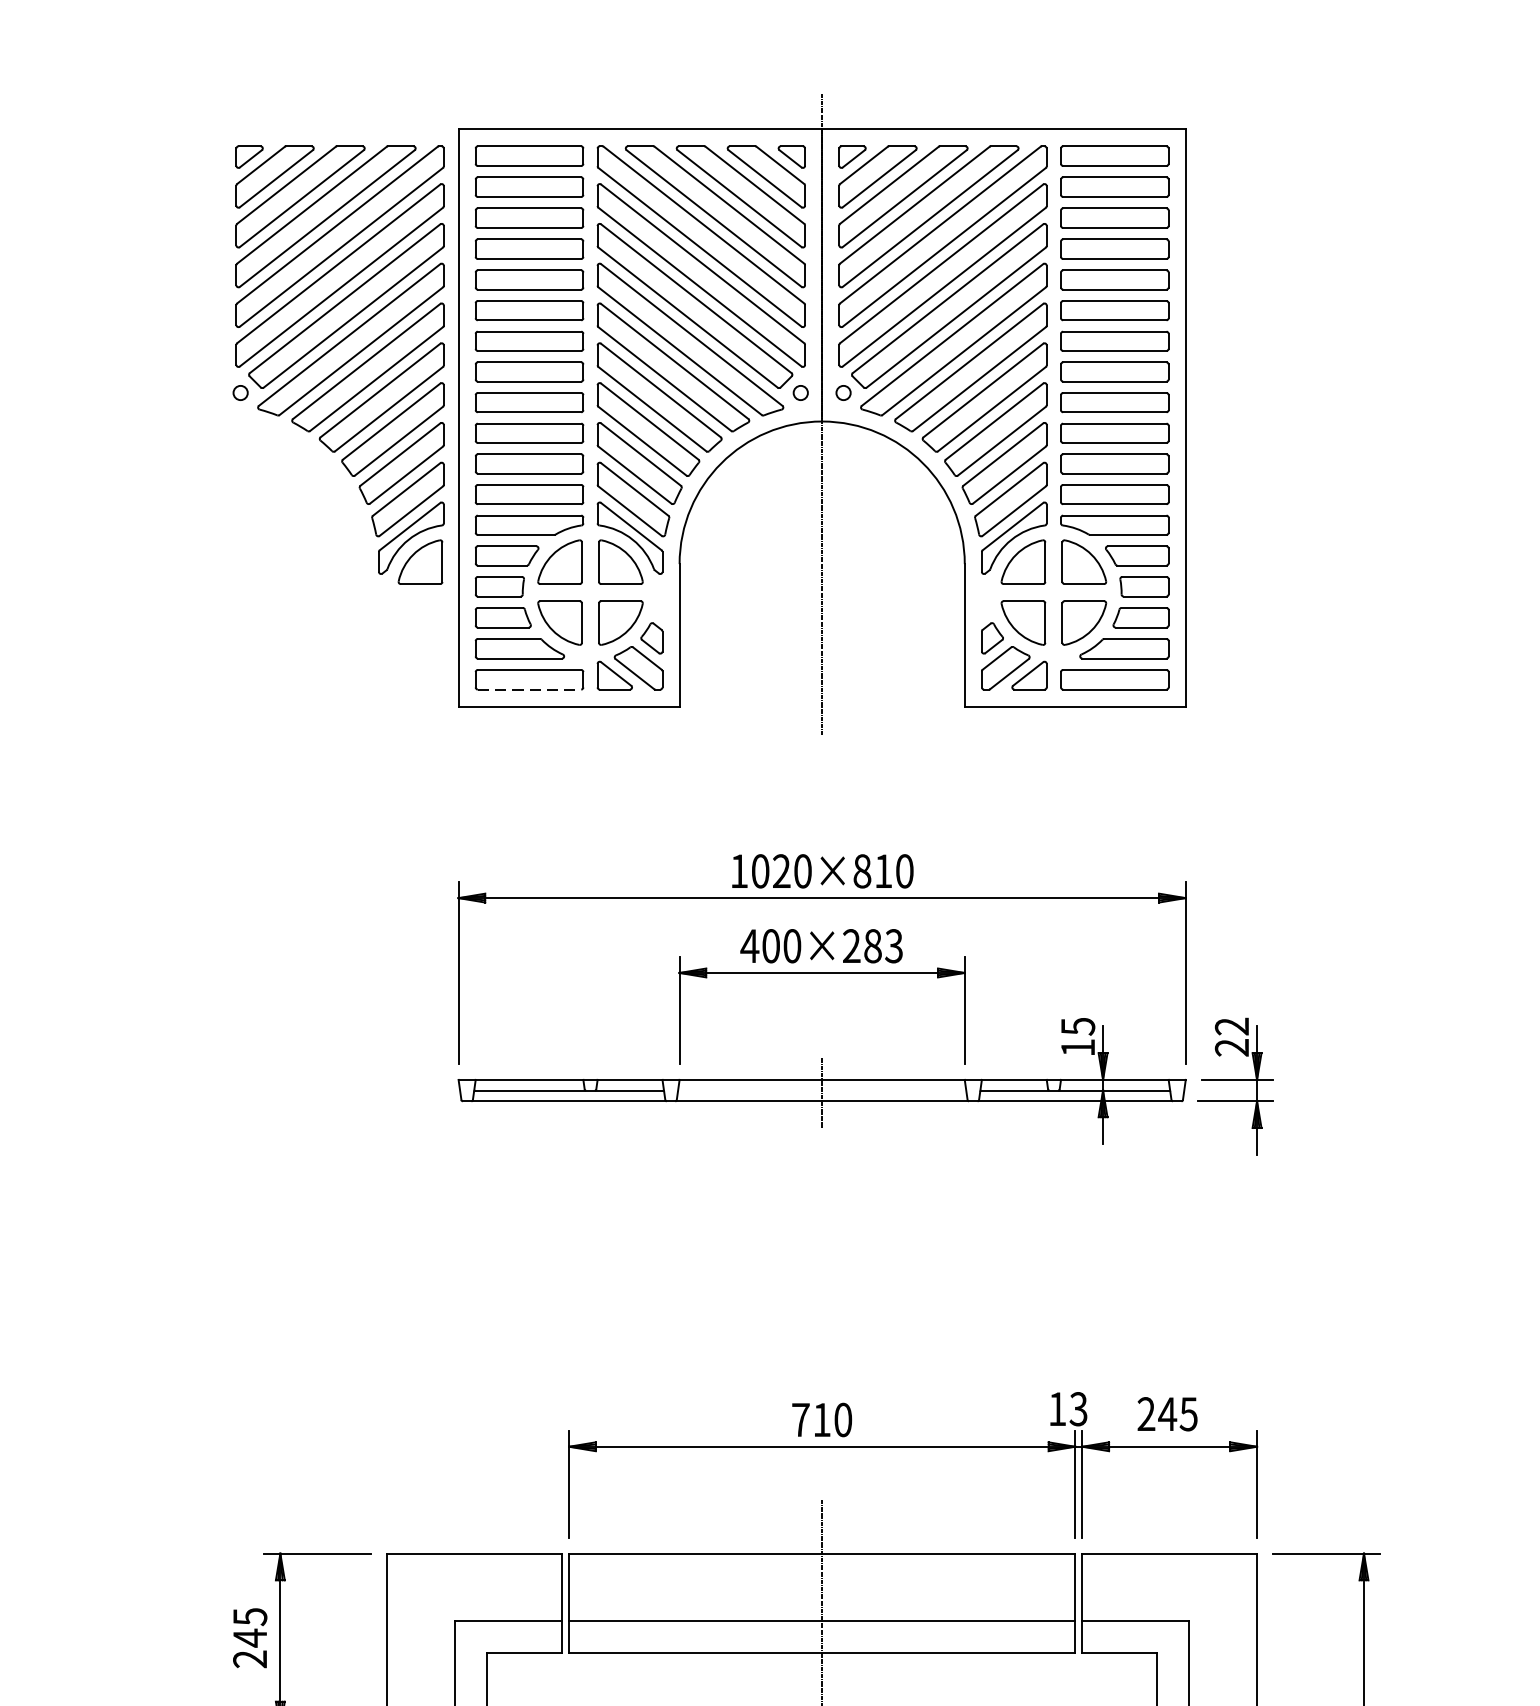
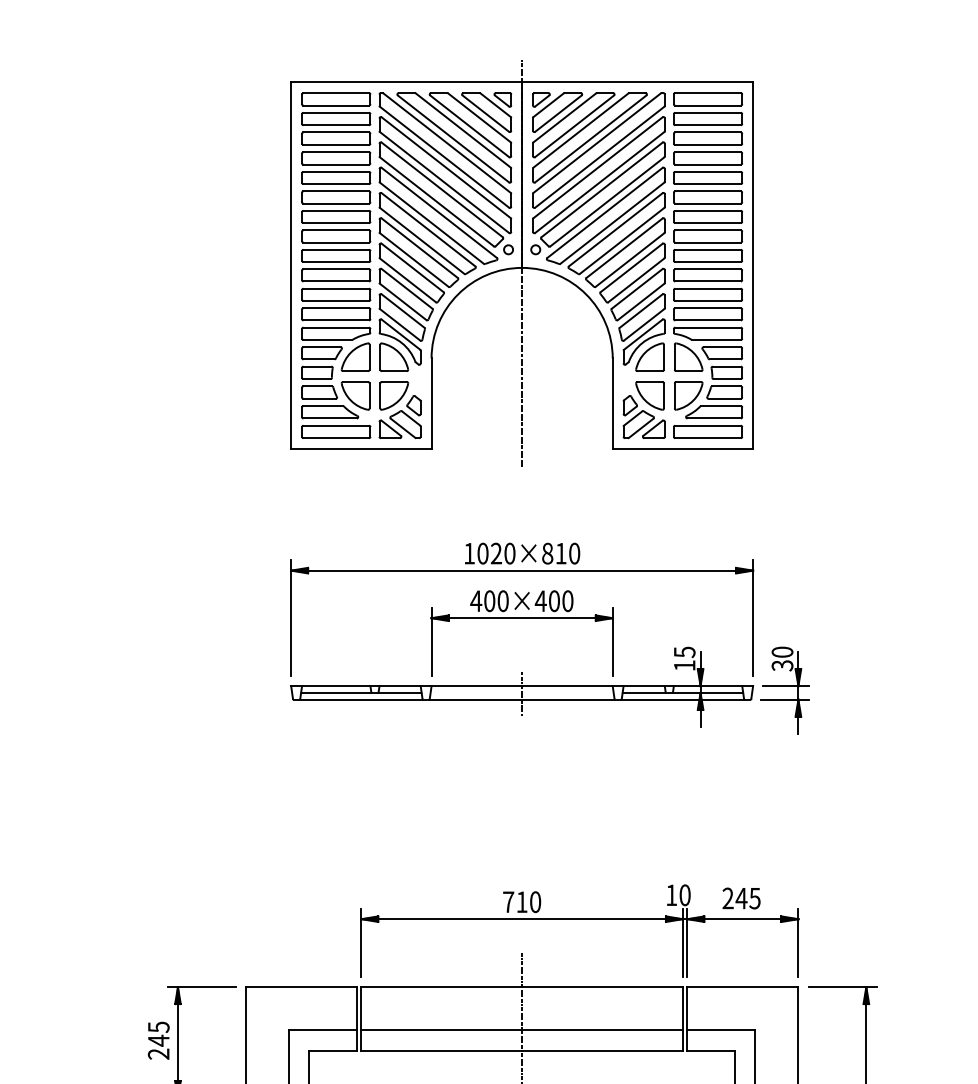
part: (337, 364) -> (214, 231), removed
line: (529, 690) -> (336, 438), dashed -> solid
text: (871, 945) -> (553, 600), 400×283 -> 400×400
text: (1232, 1036) -> (782, 658), 22 -> 30
text: (1077, 1409) -> (684, 895), 13 -> 10

